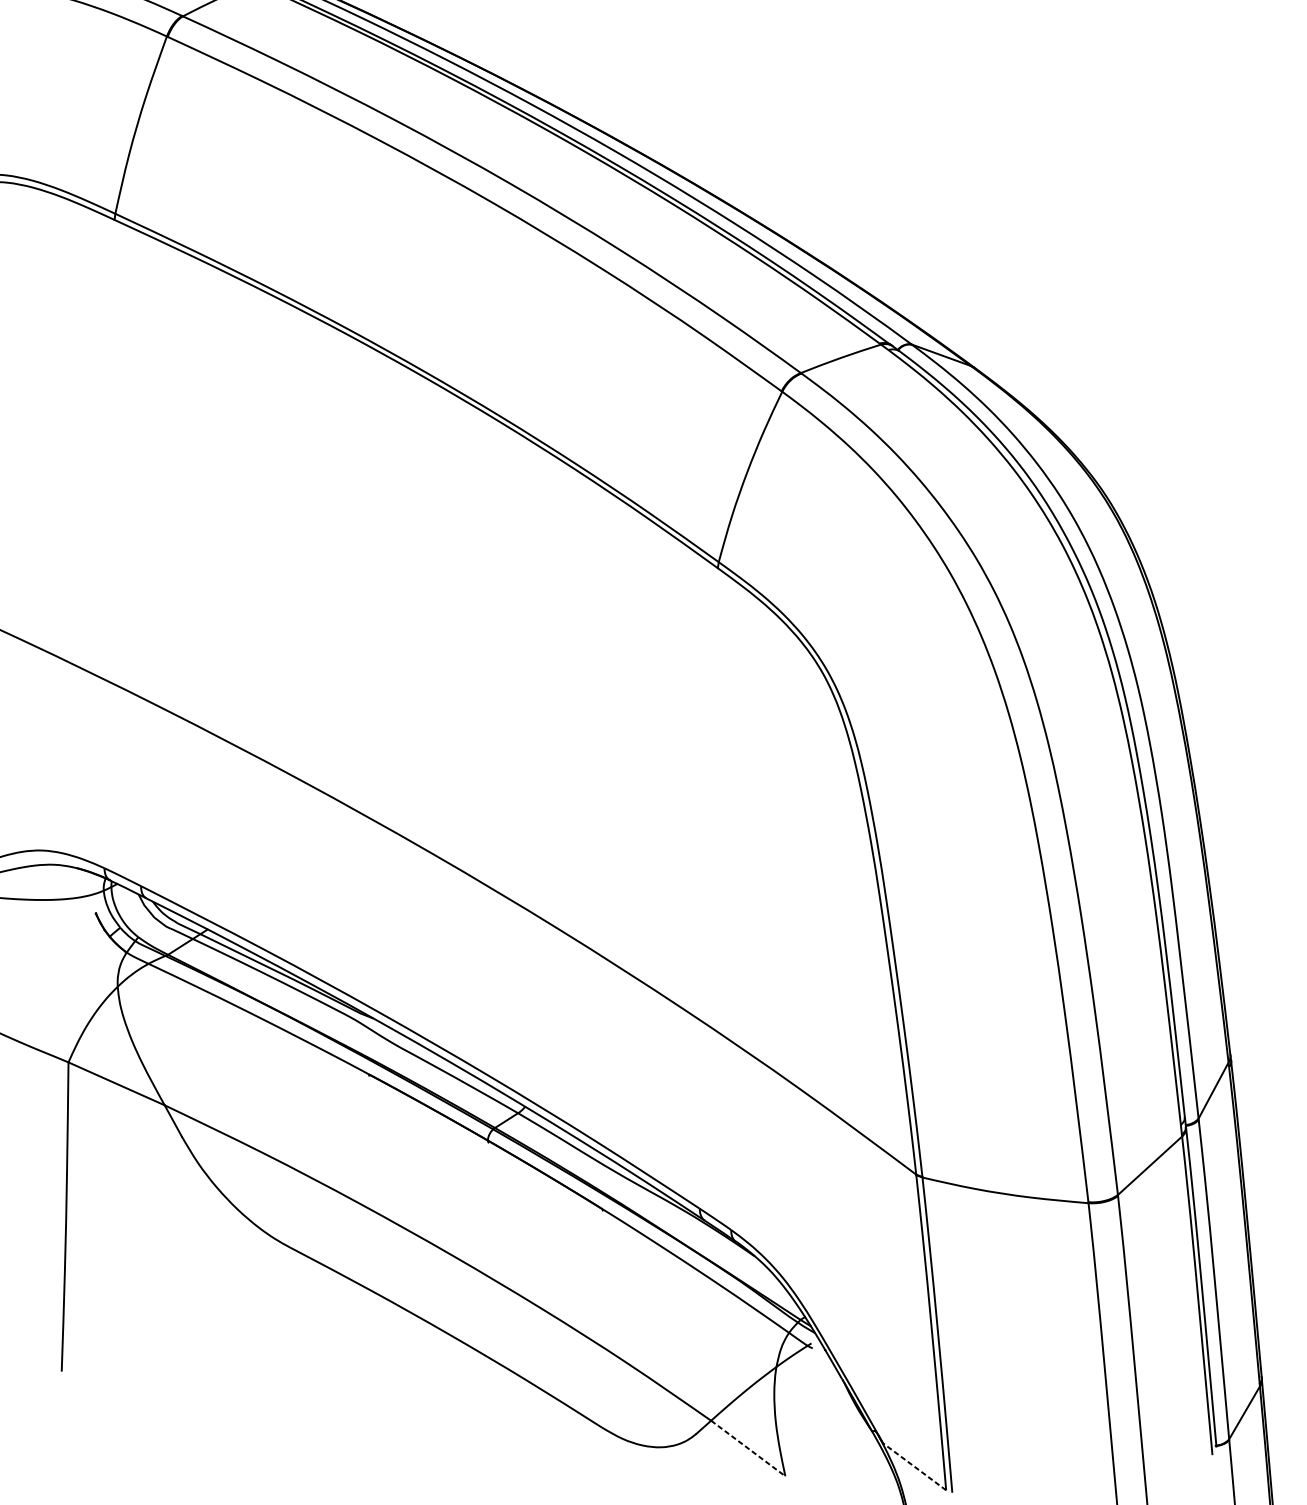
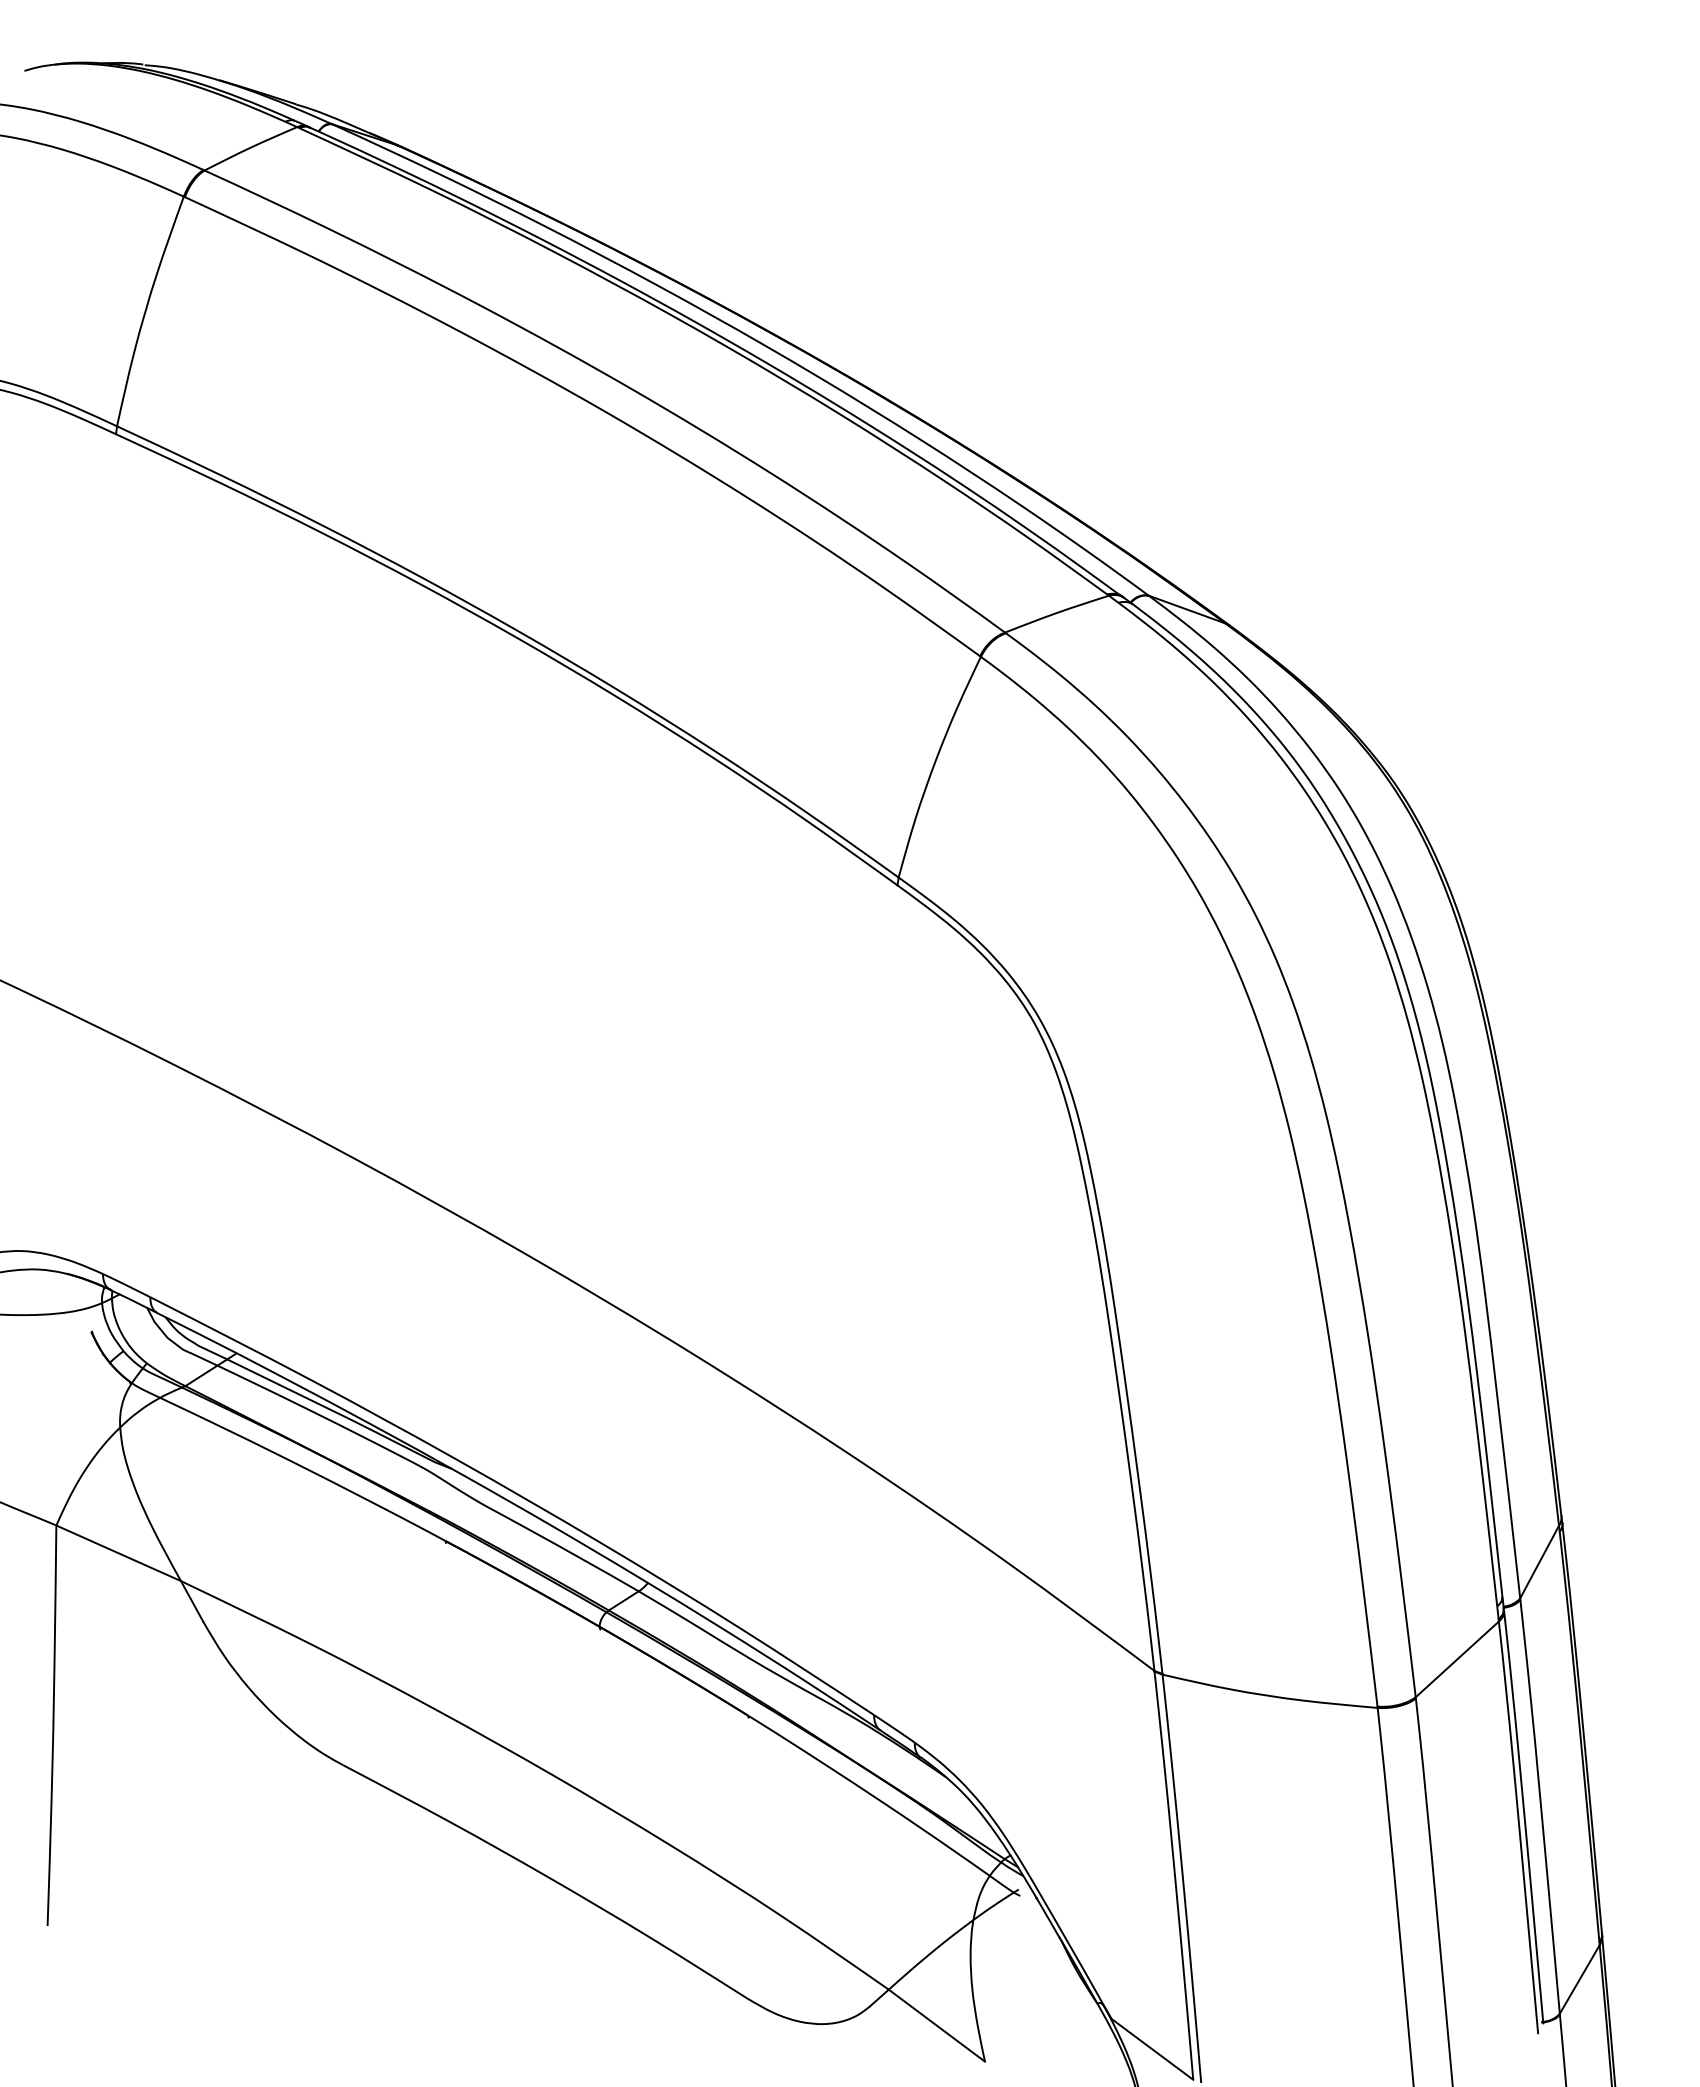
line: (748, 1448) -> (937, 2025), dashed -> solid
line: (913, 1466) -> (1151, 2048), dashed -> solid

